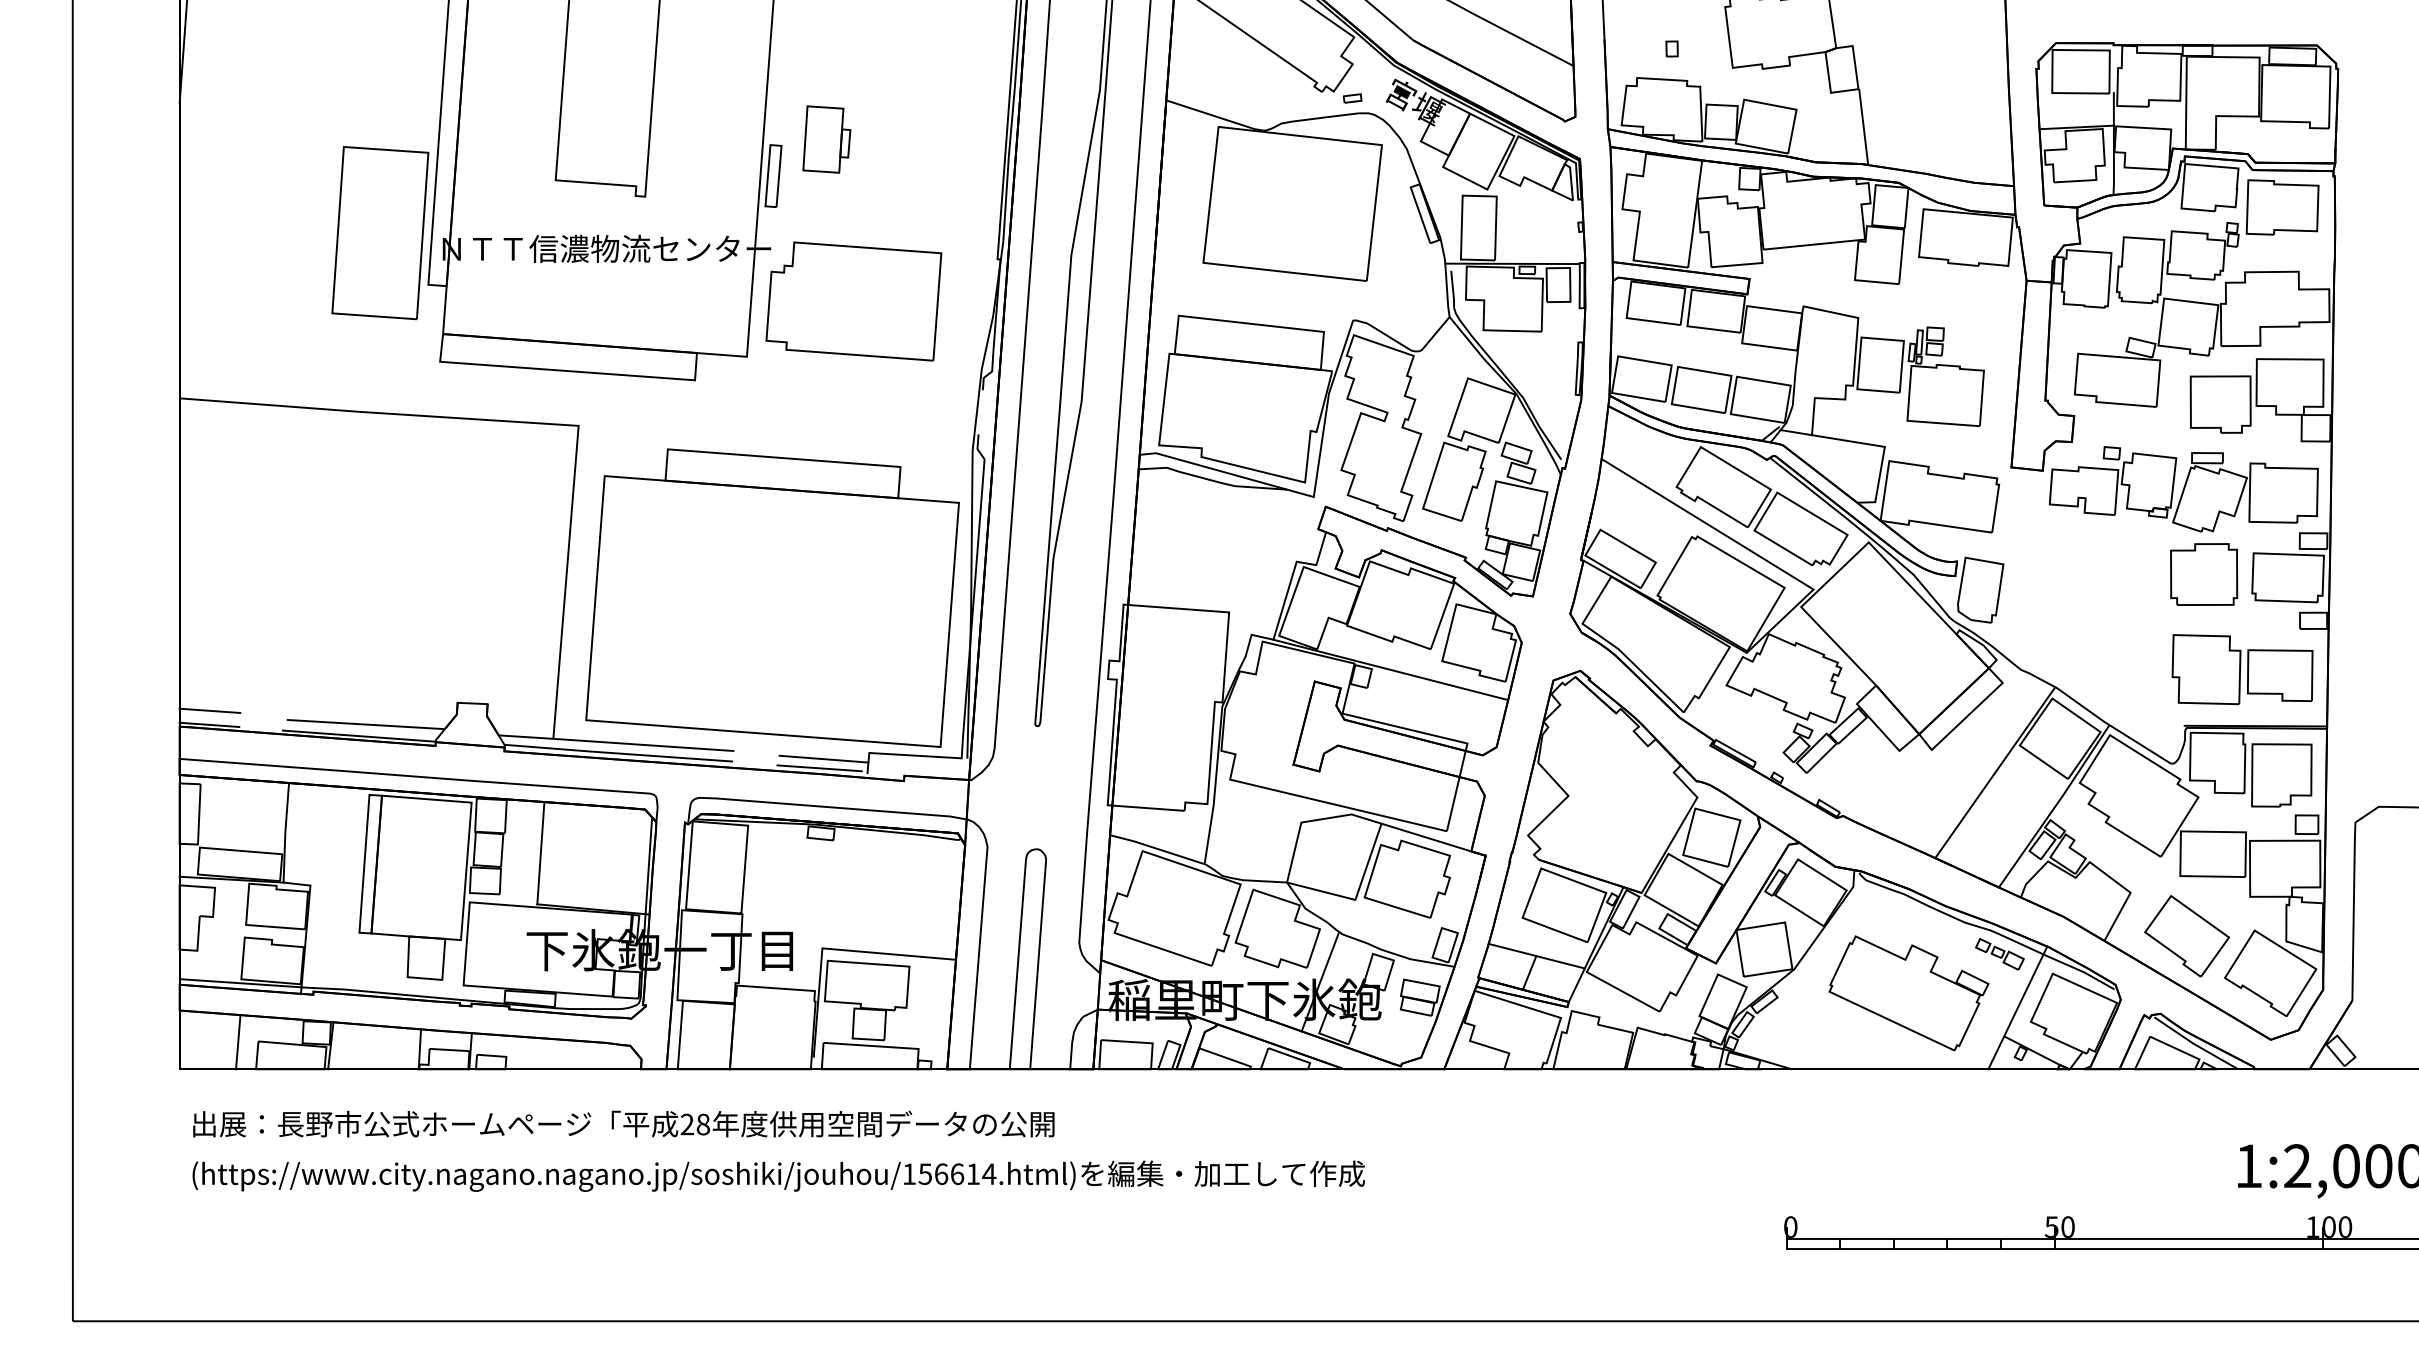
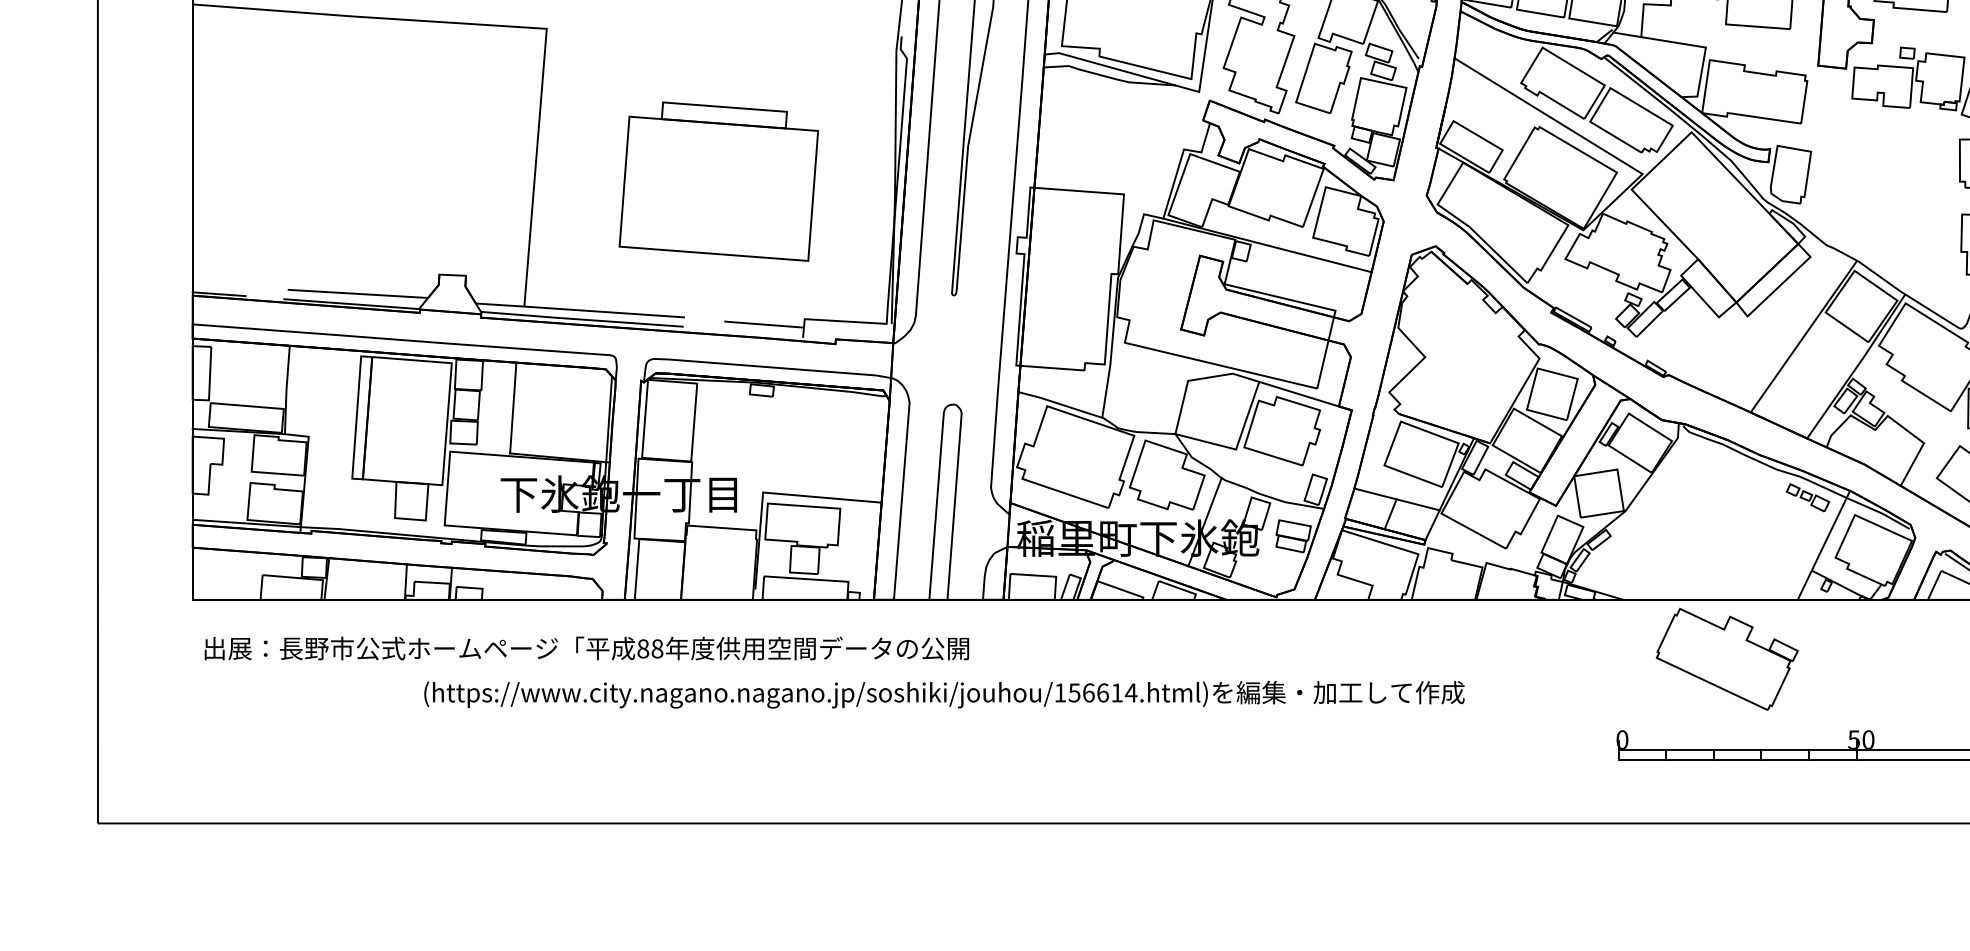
part: (772, 597) -> (718, 181), size x0.6
line: (209, 710) -> (219, 281), removed
line: (819, 768) -> (760, 332), removed
part: (1908, 993) -> (1726, 659), moved
line: (238, 1042) -> (244, 576), removed
text: (687, 1124) -> (643, 648), 28 -> 88
text: (778, 1175) -> (944, 694), moved

